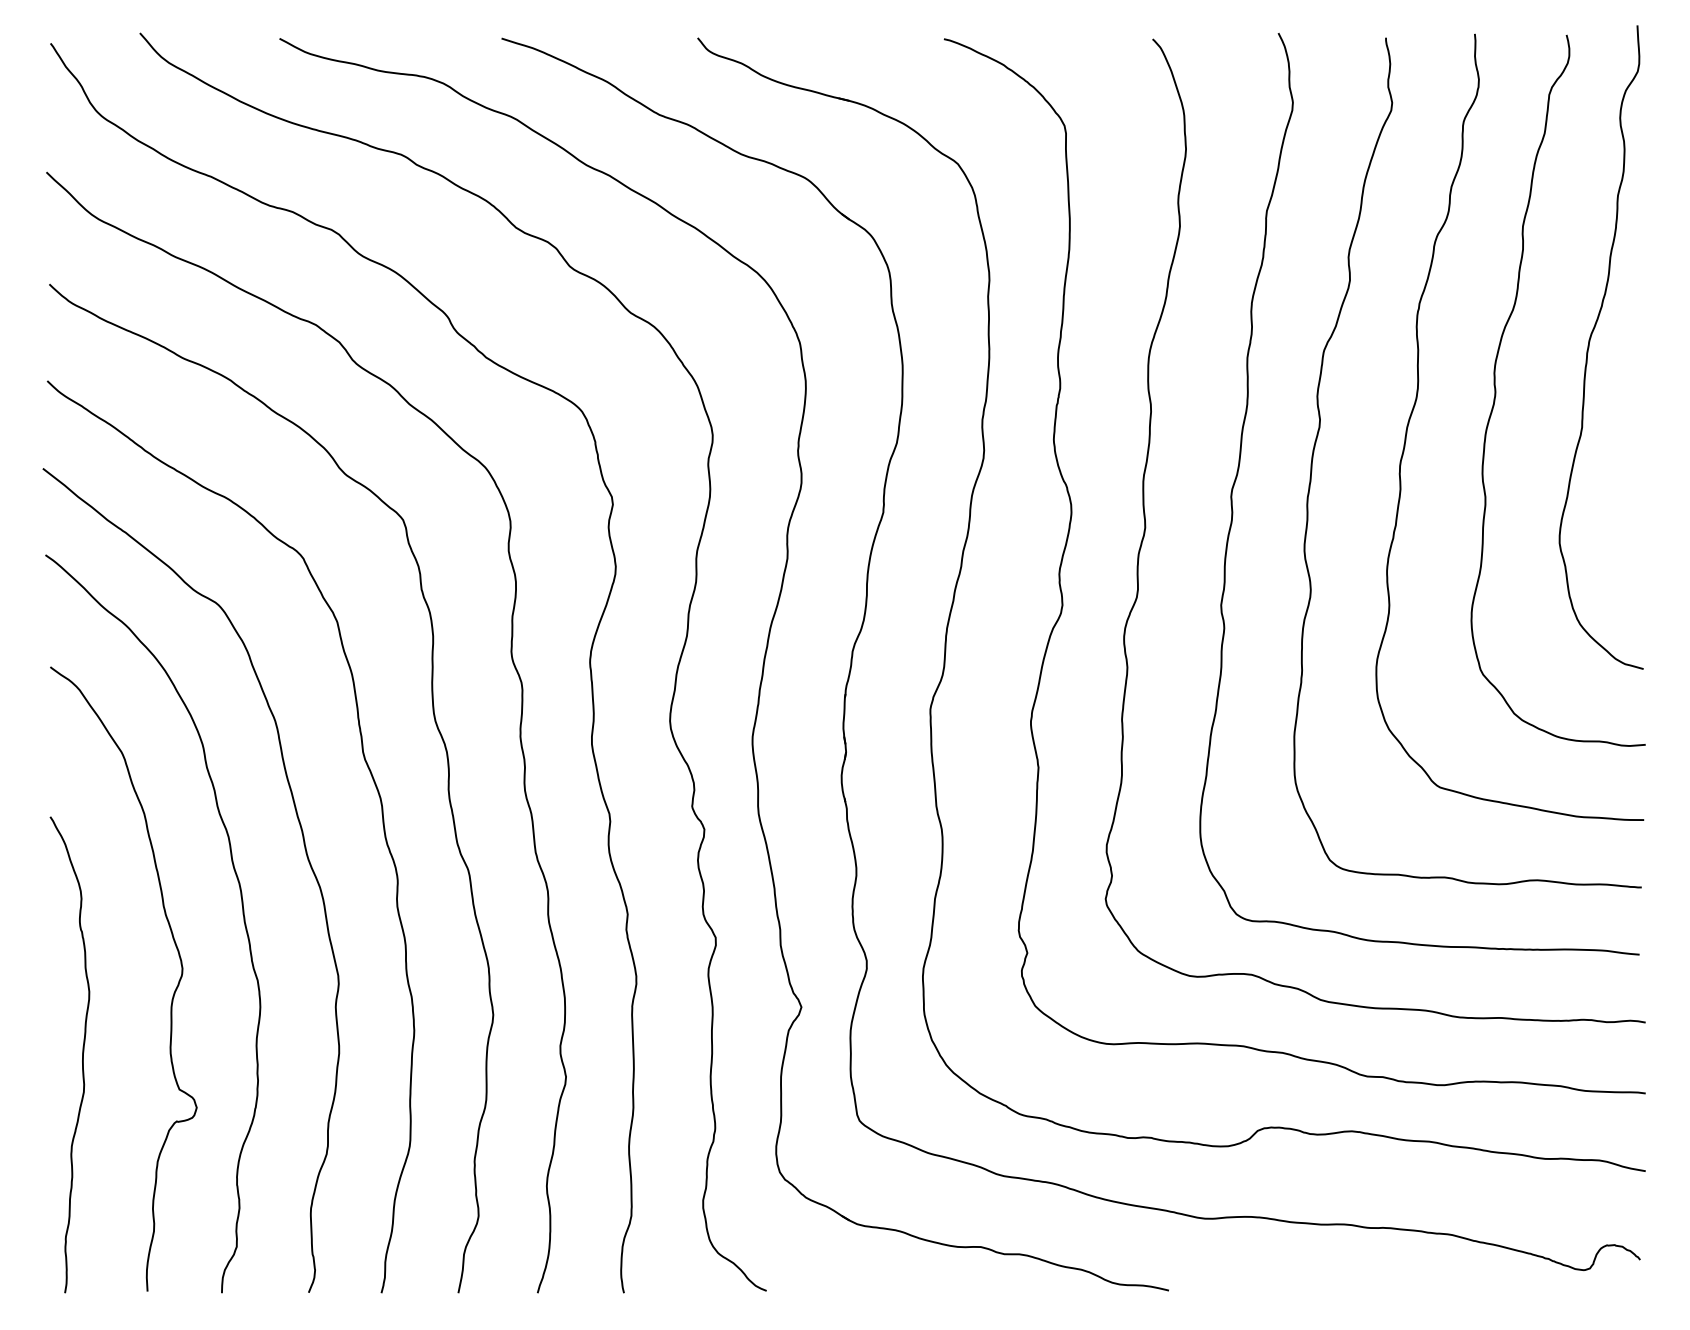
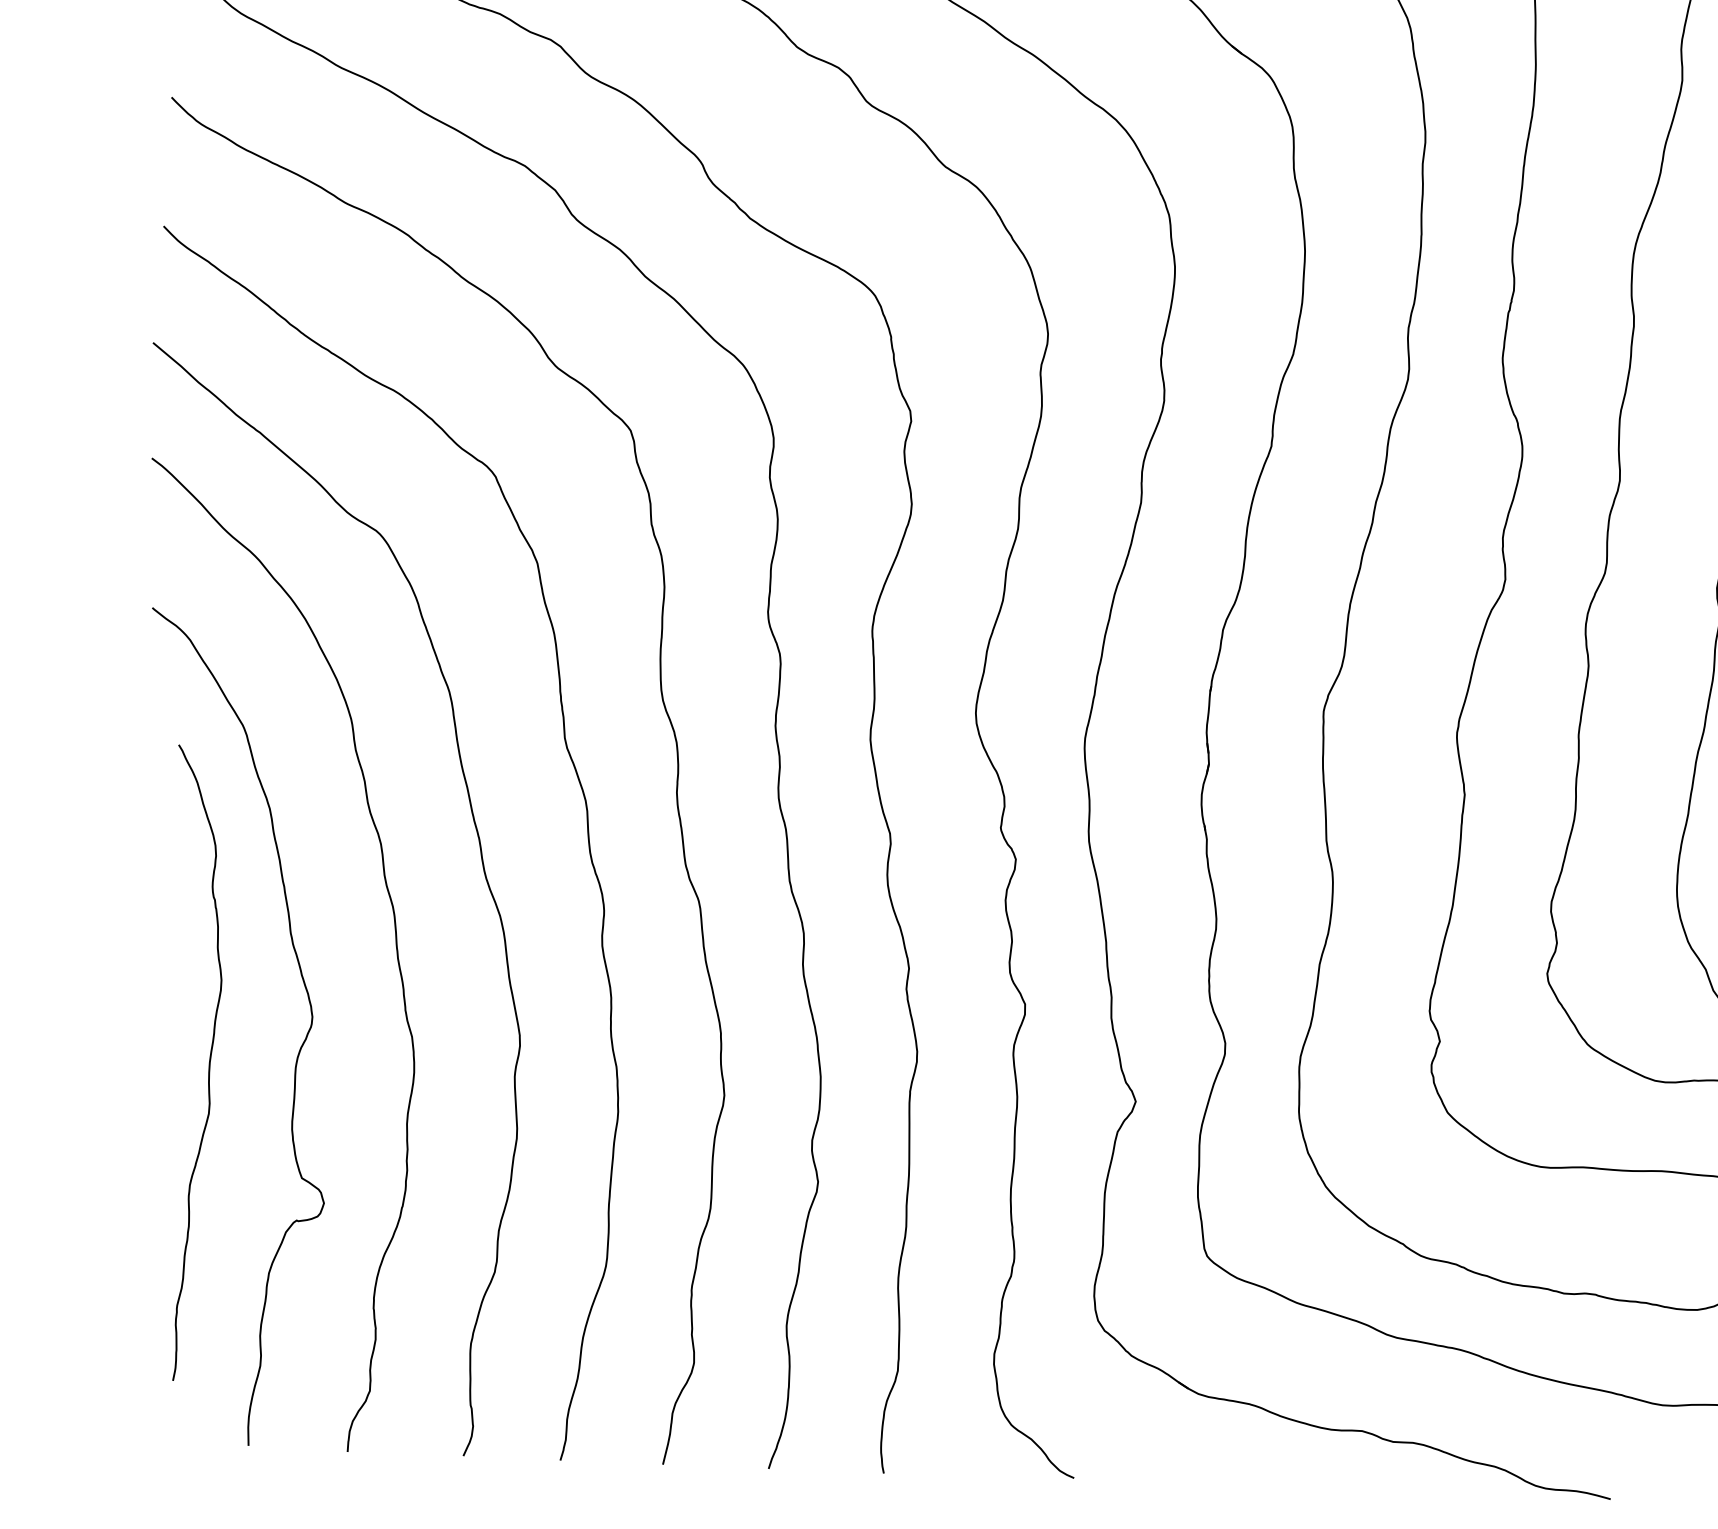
curve: (82, 1054) -> (209, 1063), moved

